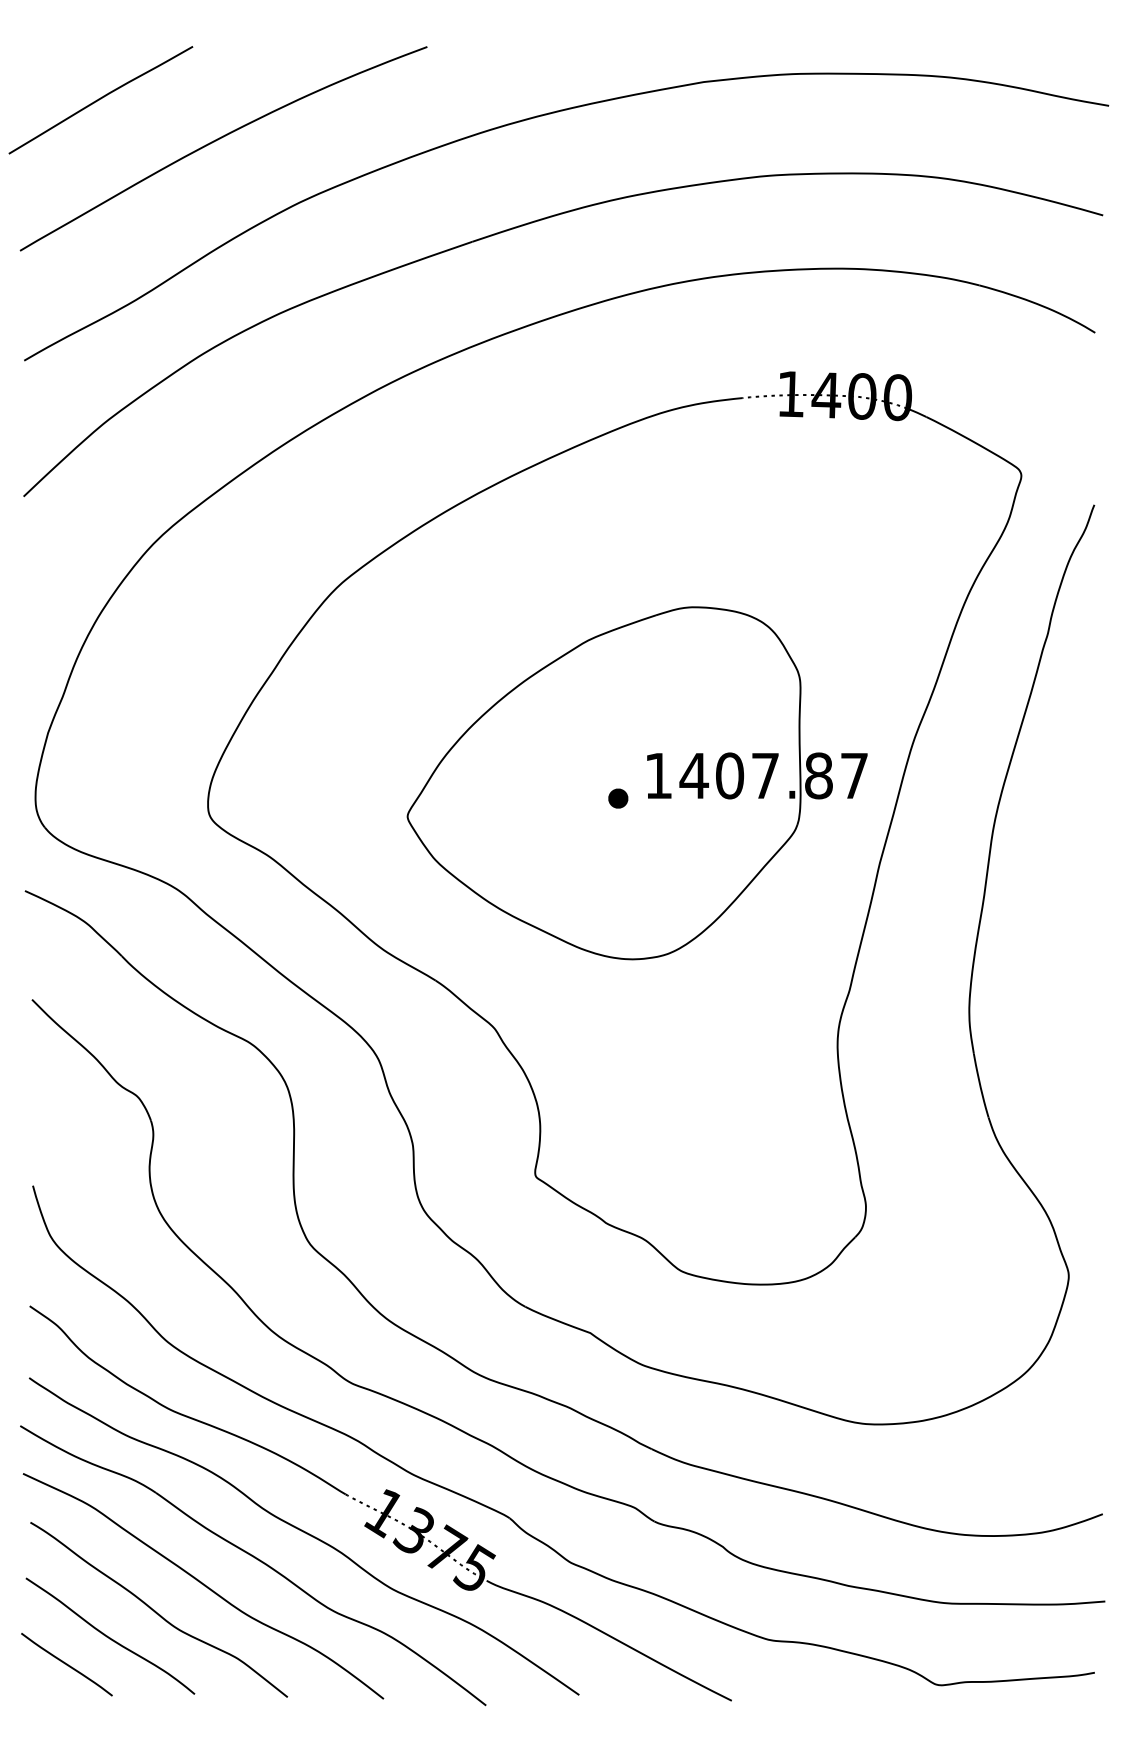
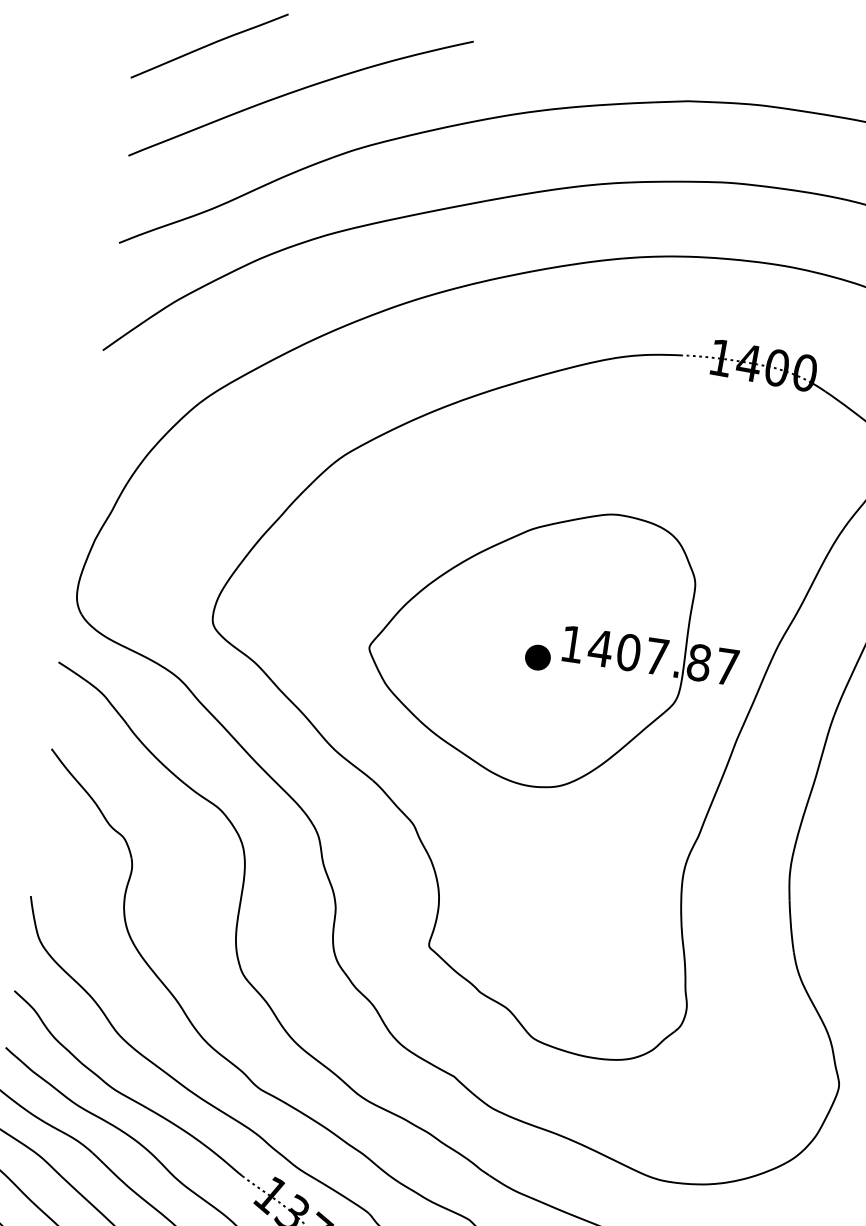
part: (618, 798) -> (538, 657), size x1.6

